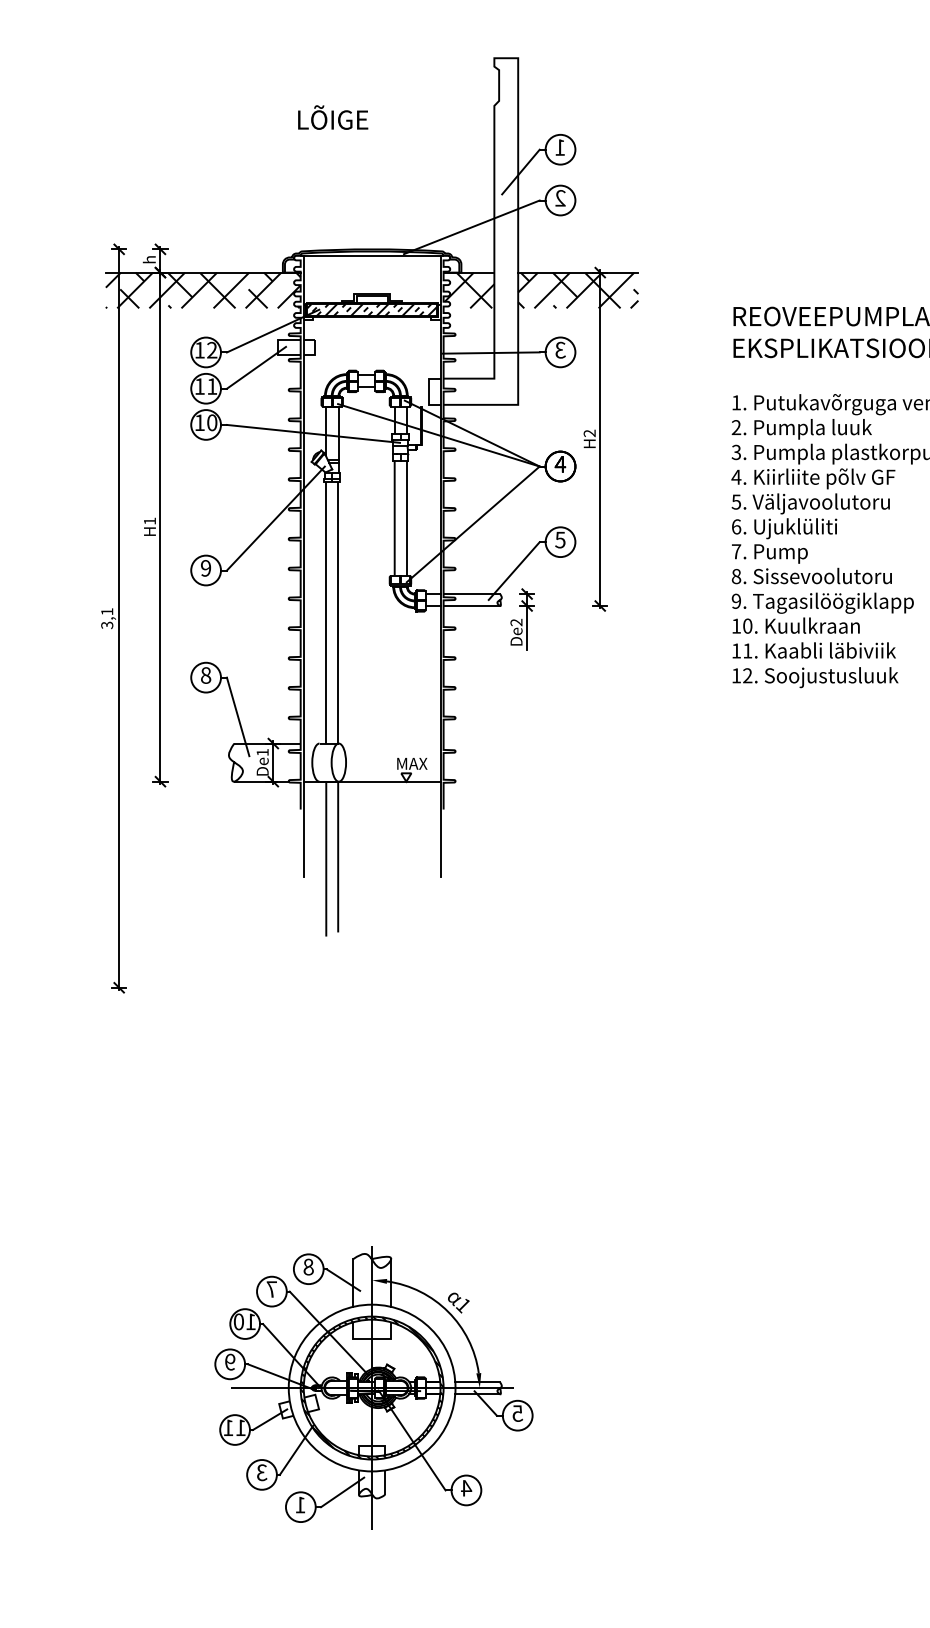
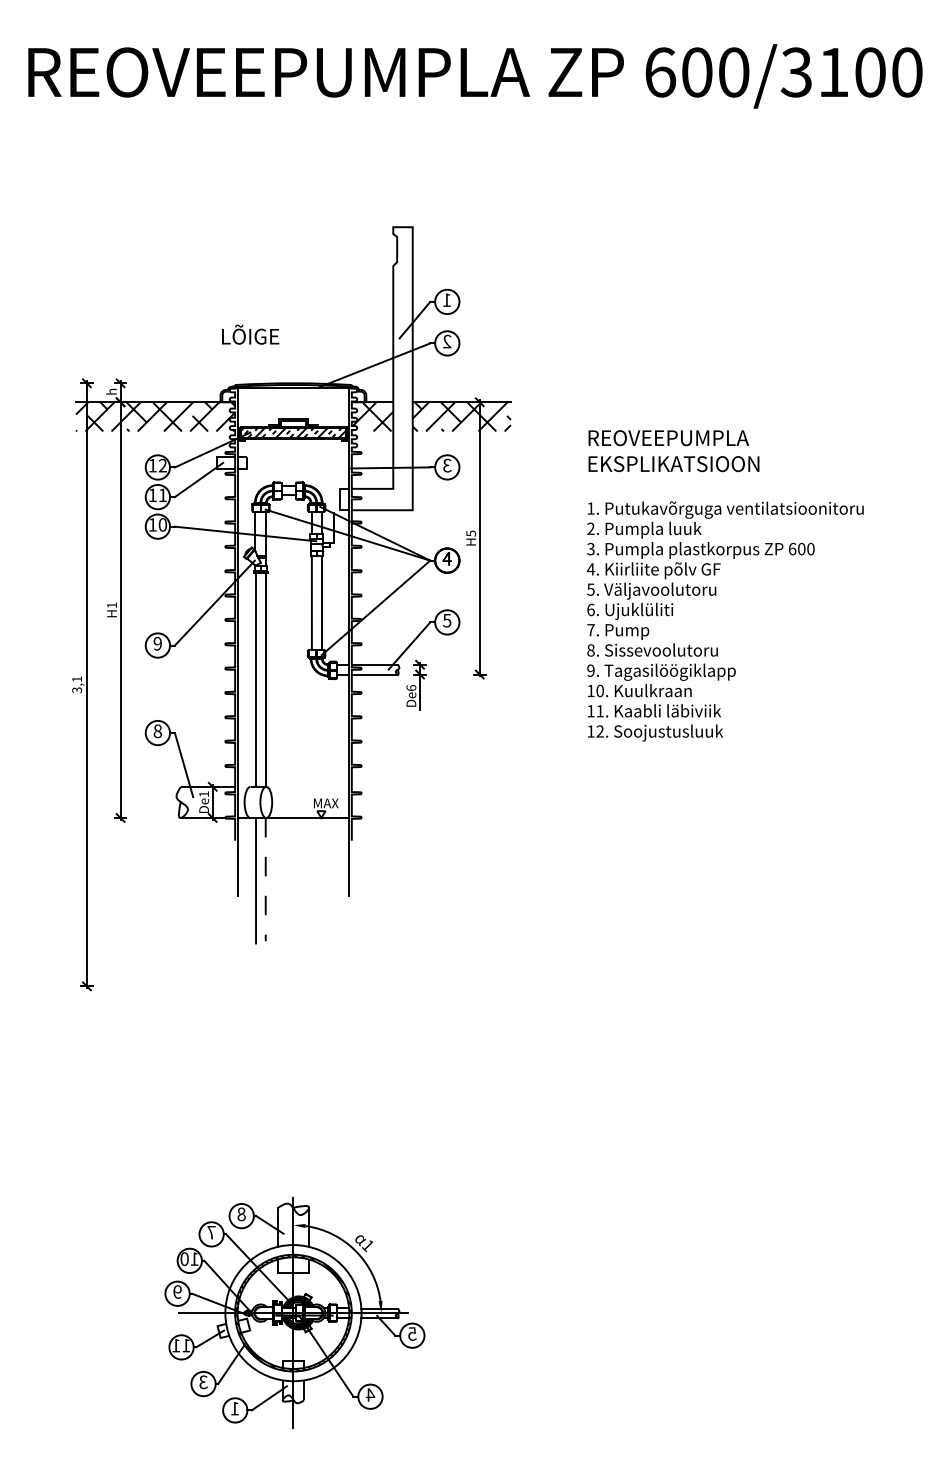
text: (332, 117) -> (250, 334), moved
text: (590, 433) -> (471, 533), H2 -> H5
text: (516, 621) -> (411, 687), De2 -> De6
line: (337, 857) -> (265, 879), solid -> dashed

